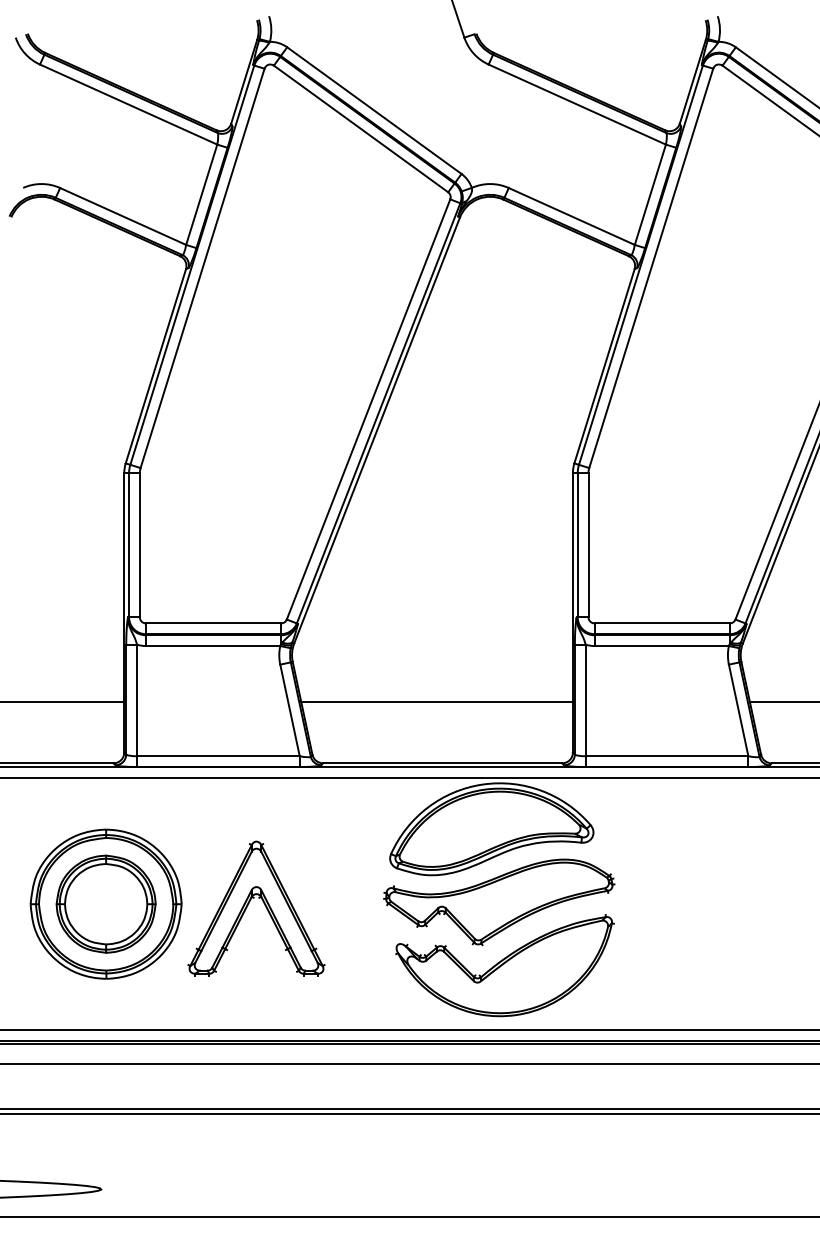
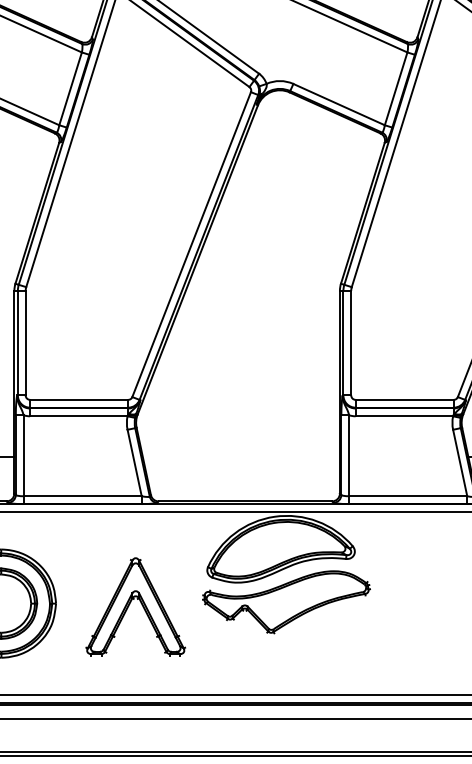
line: (436, 702) -> (240, 457), removed
part: (248, 905) -> (129, 604), moved
part: (504, 965) -> (290, 648), removed

